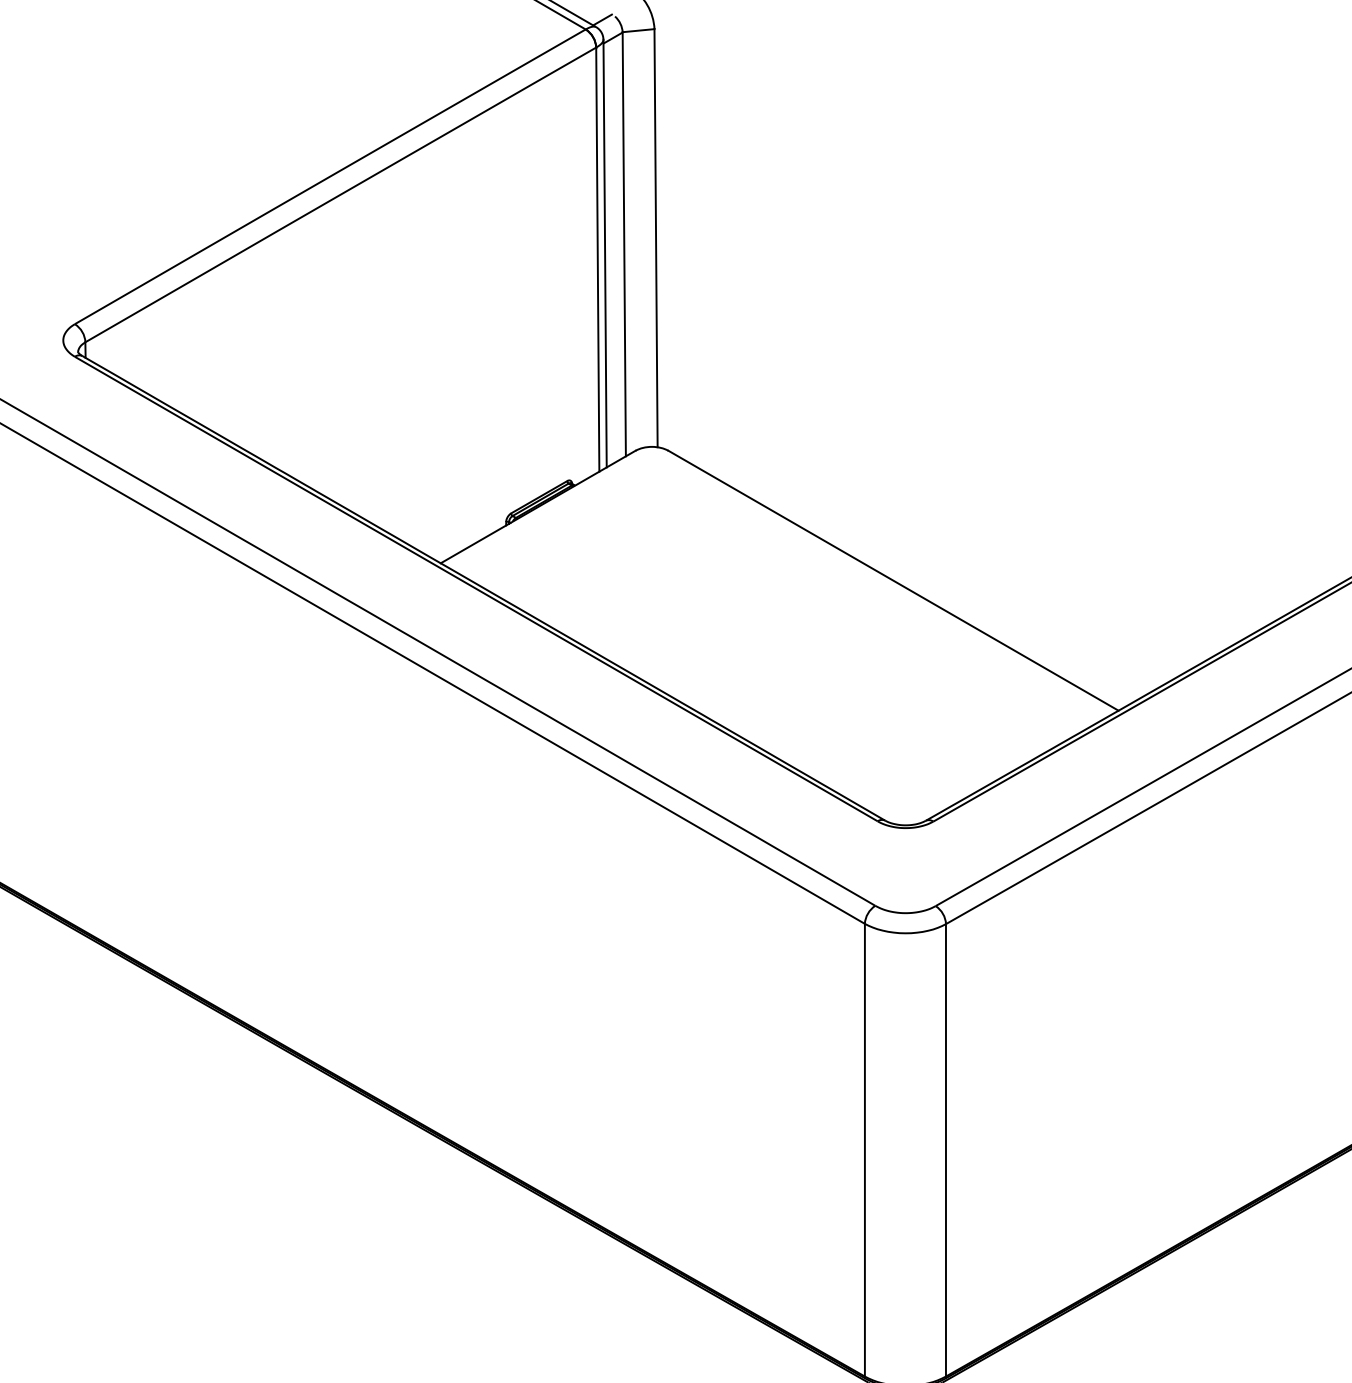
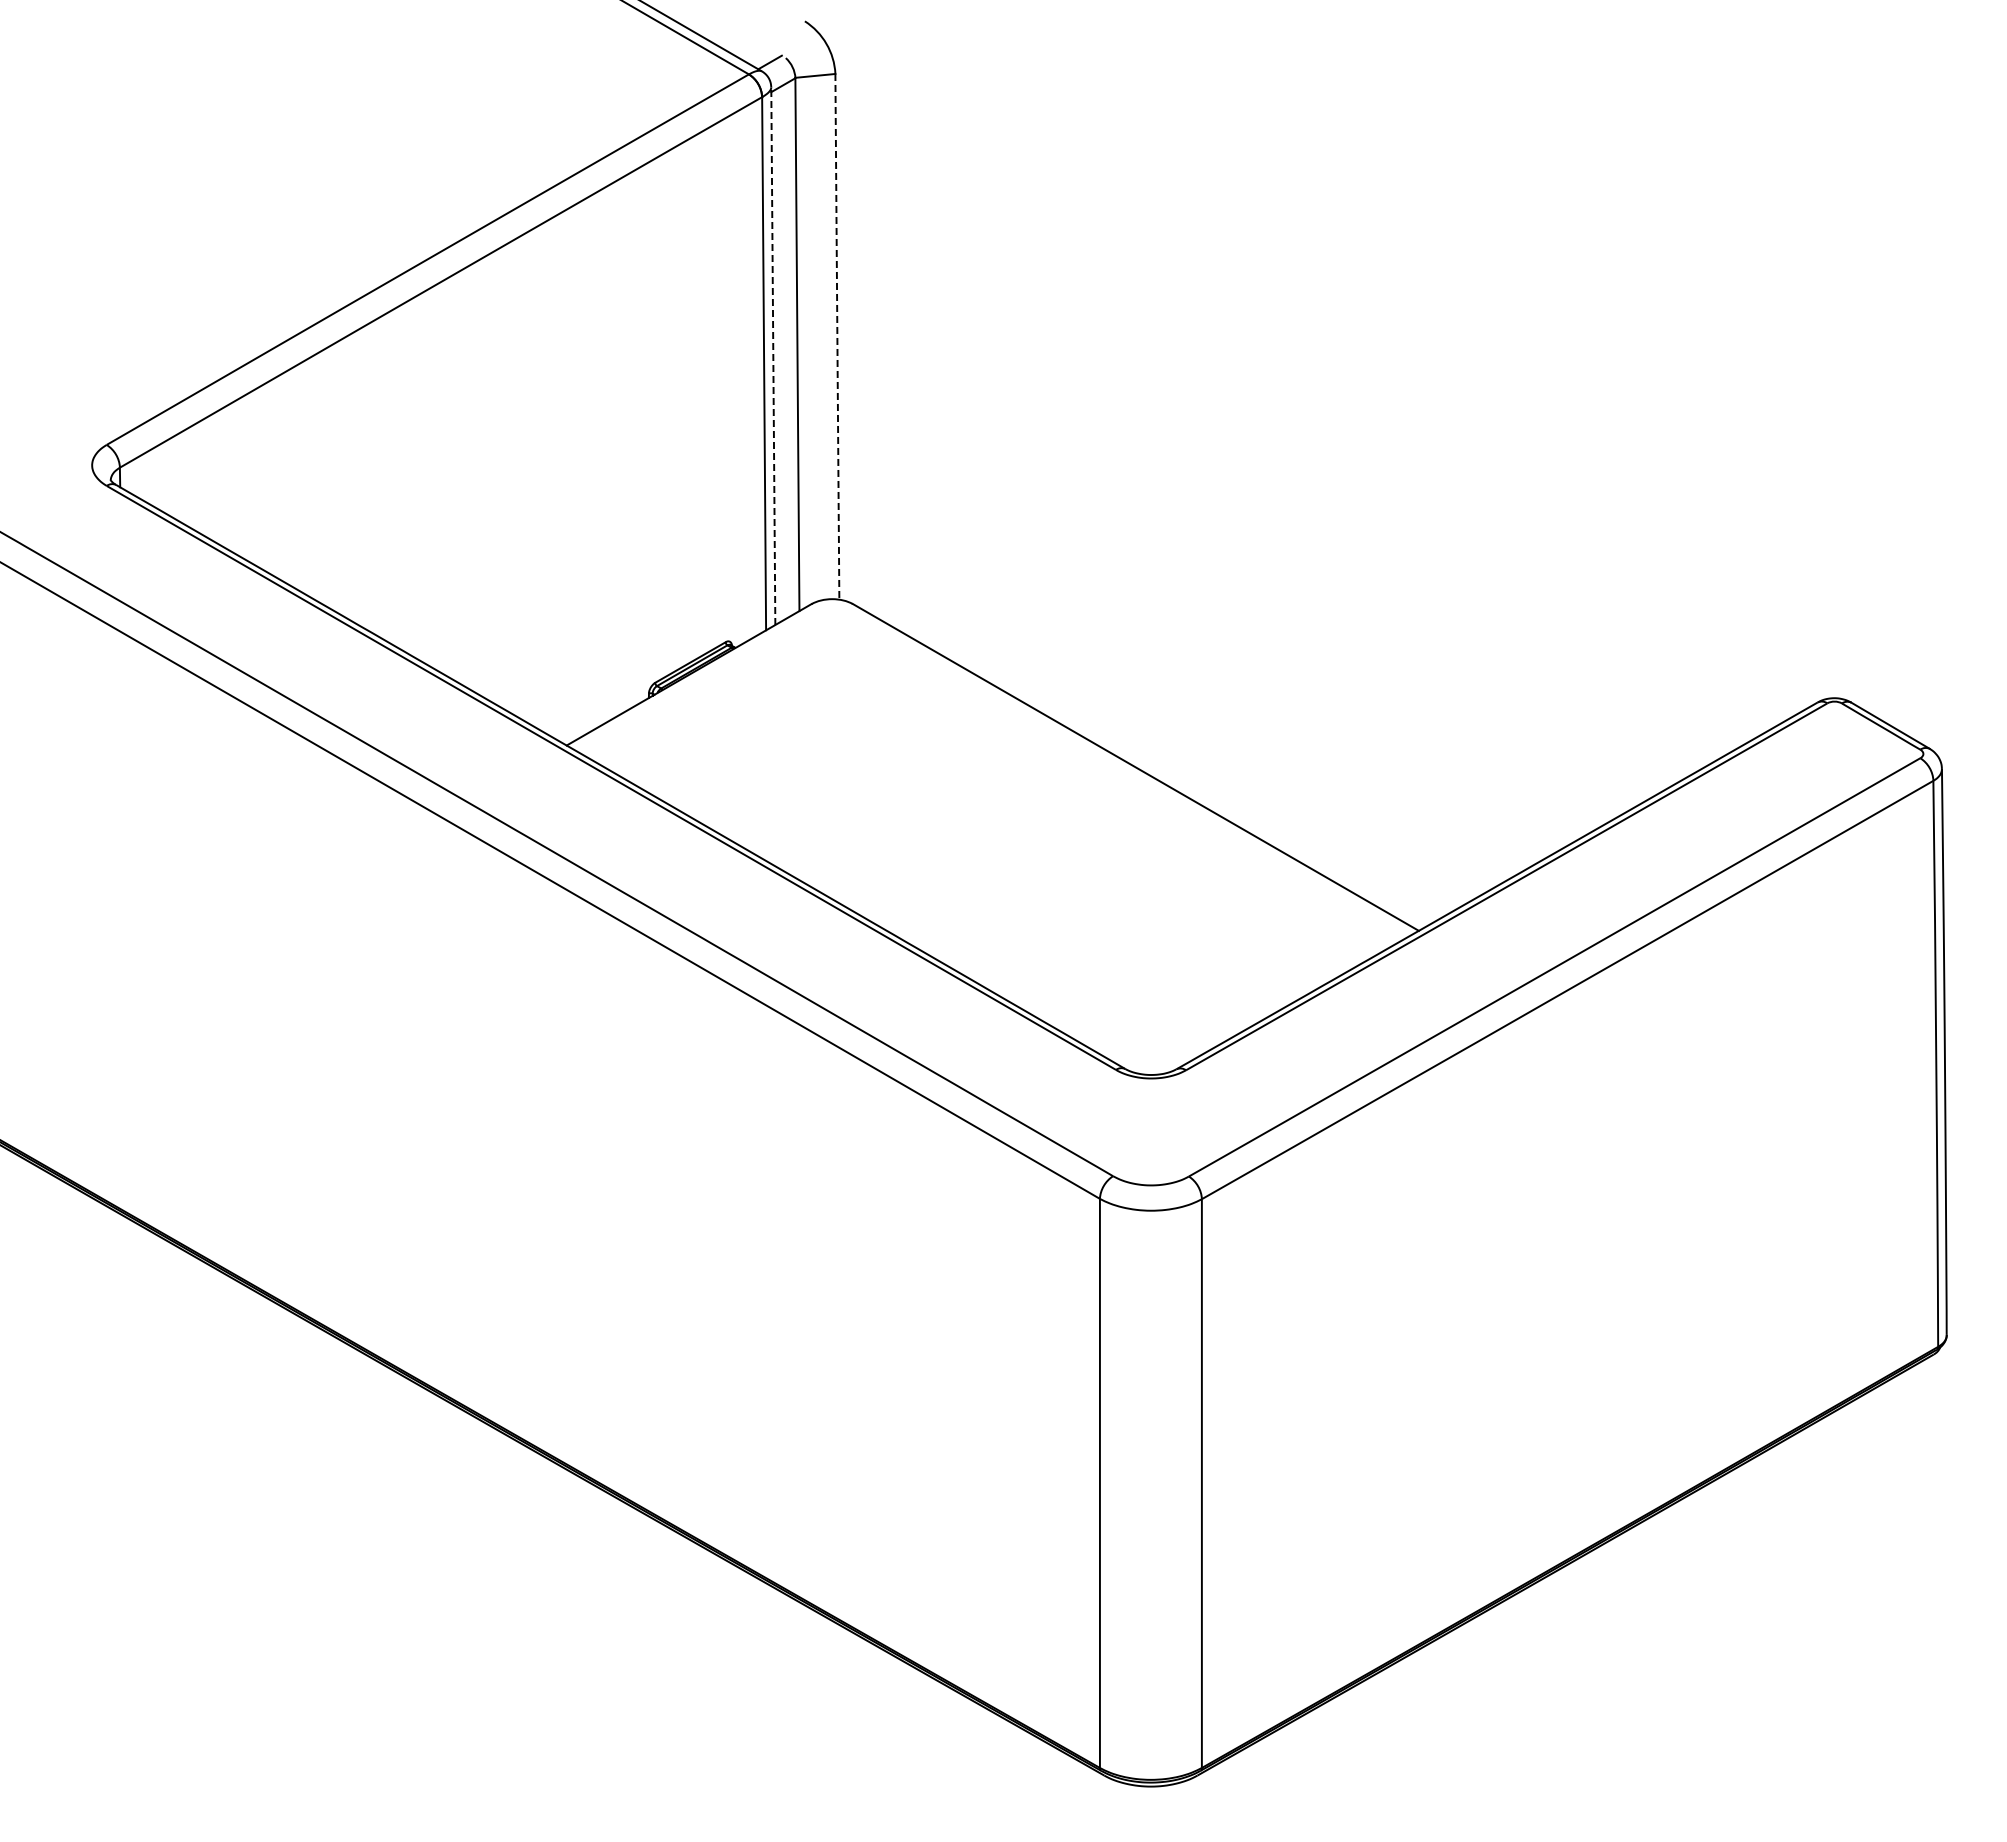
line: (656, 237) -> (837, 336), solid -> dashed
line: (605, 253) -> (773, 356), solid -> dashed

